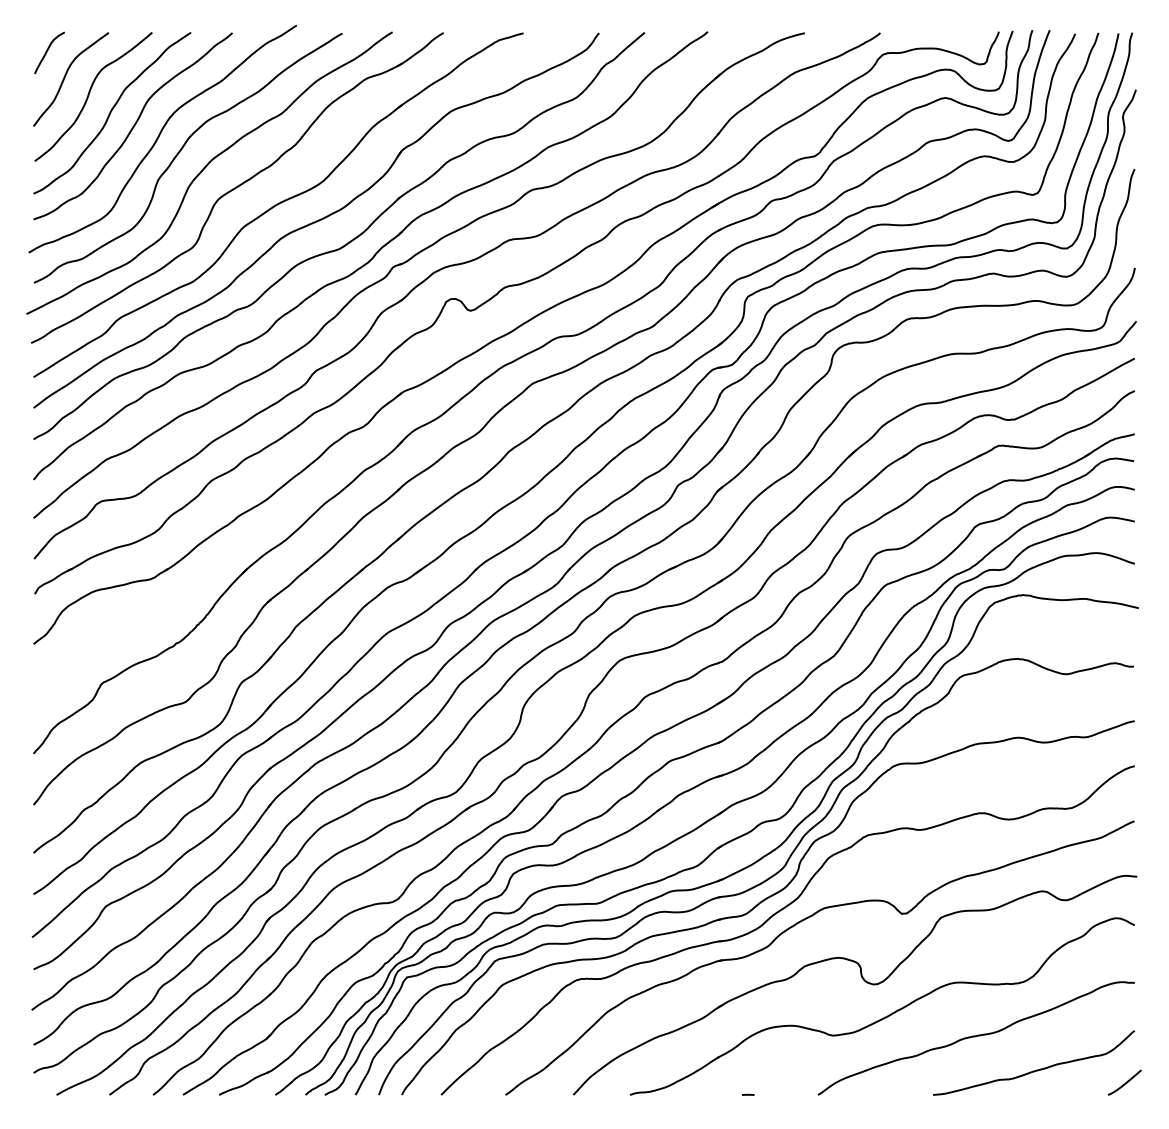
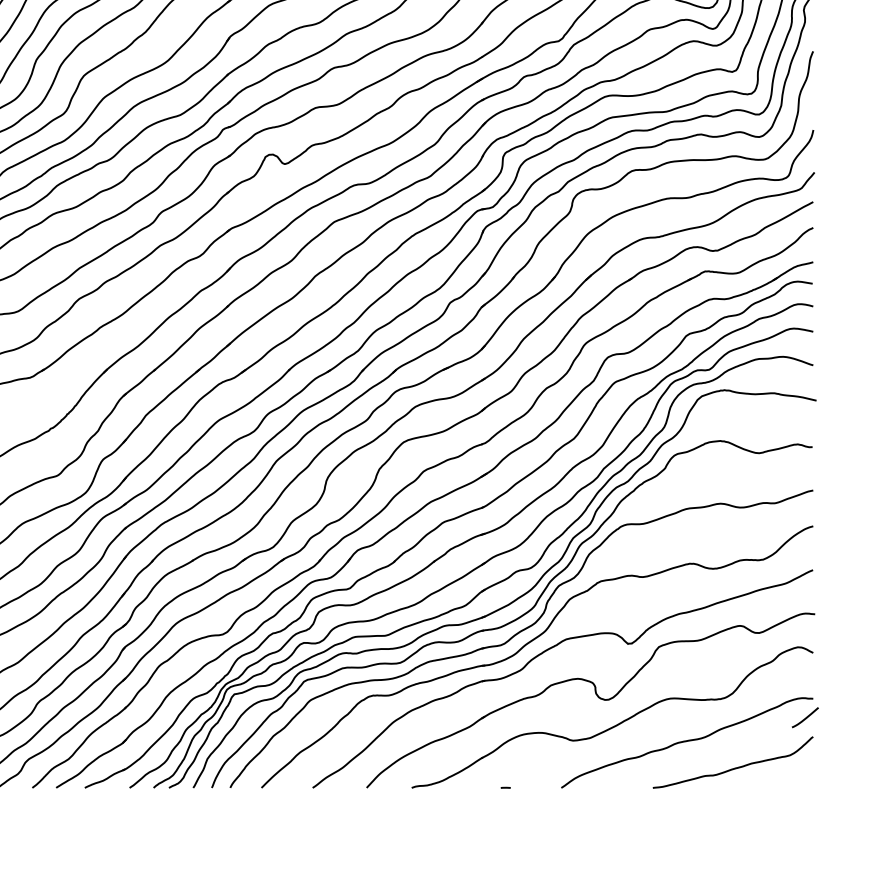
curve: (1125, 1082) -> (805, 717), moved

